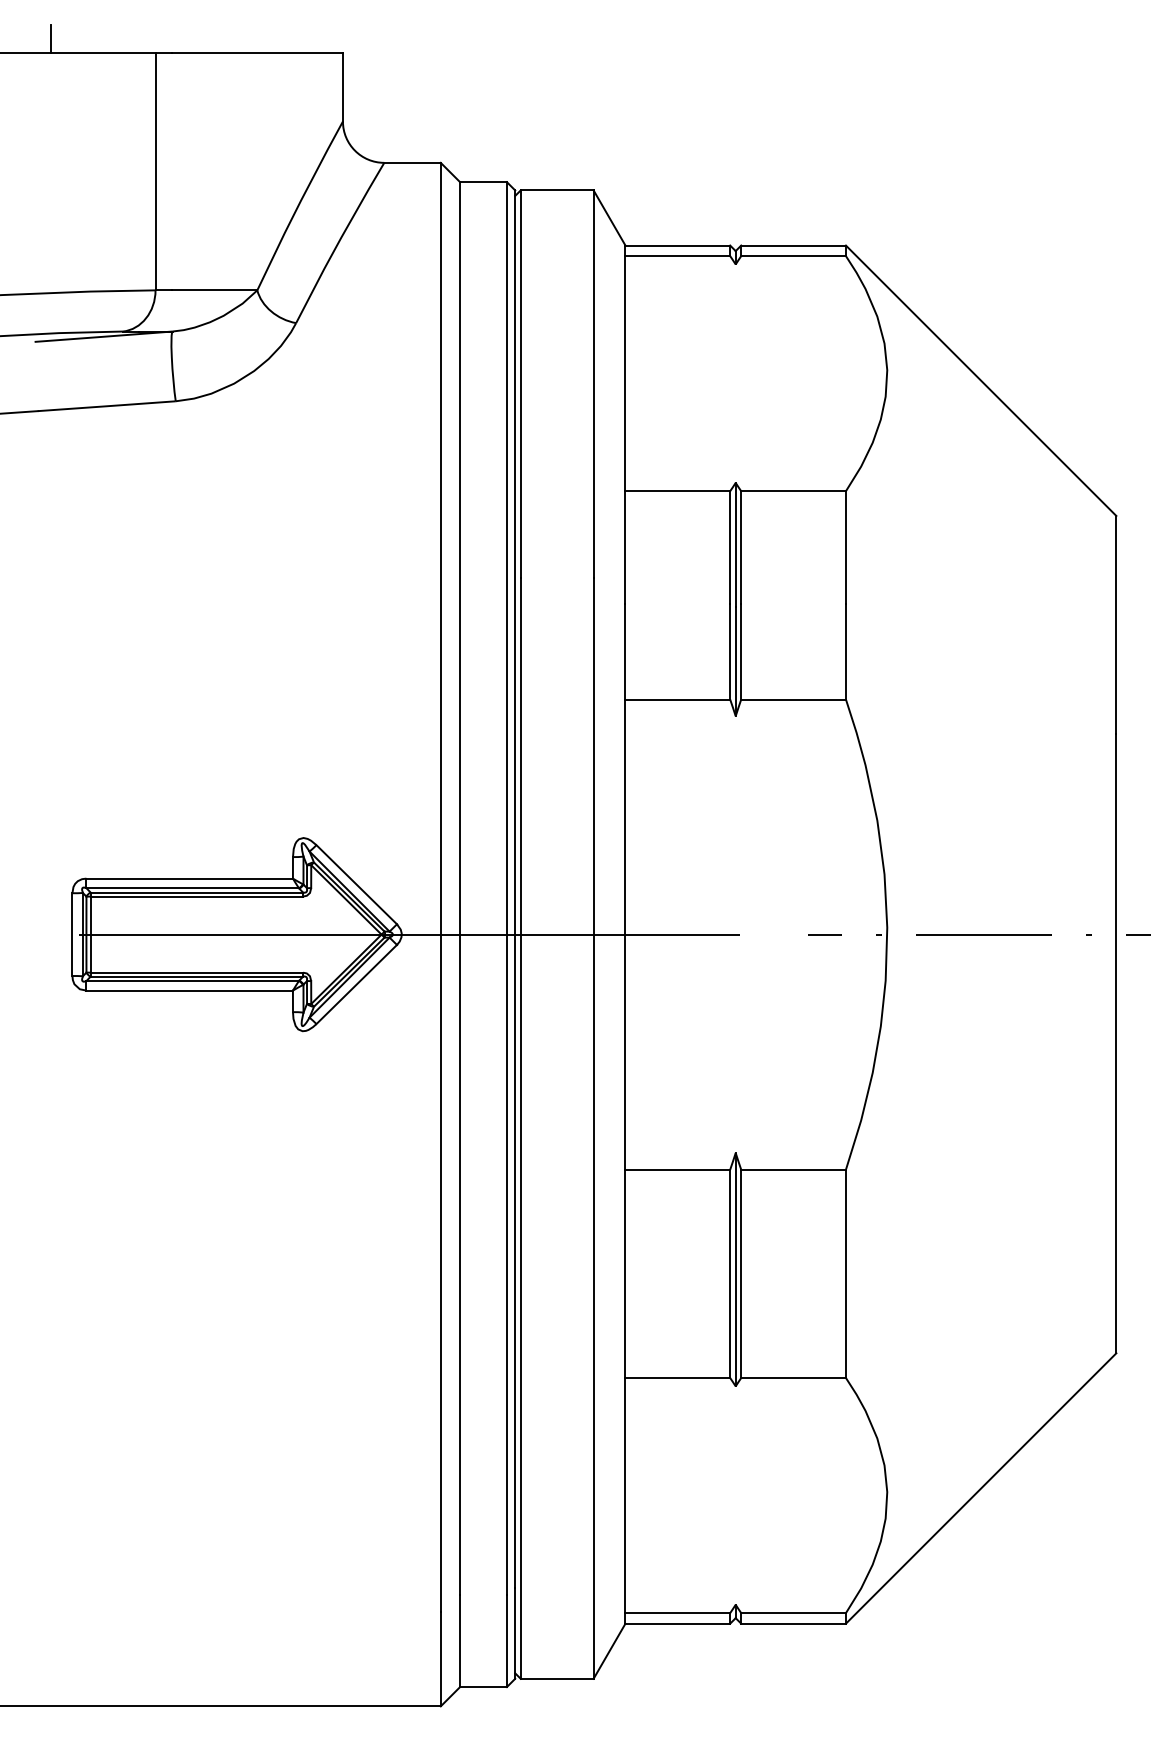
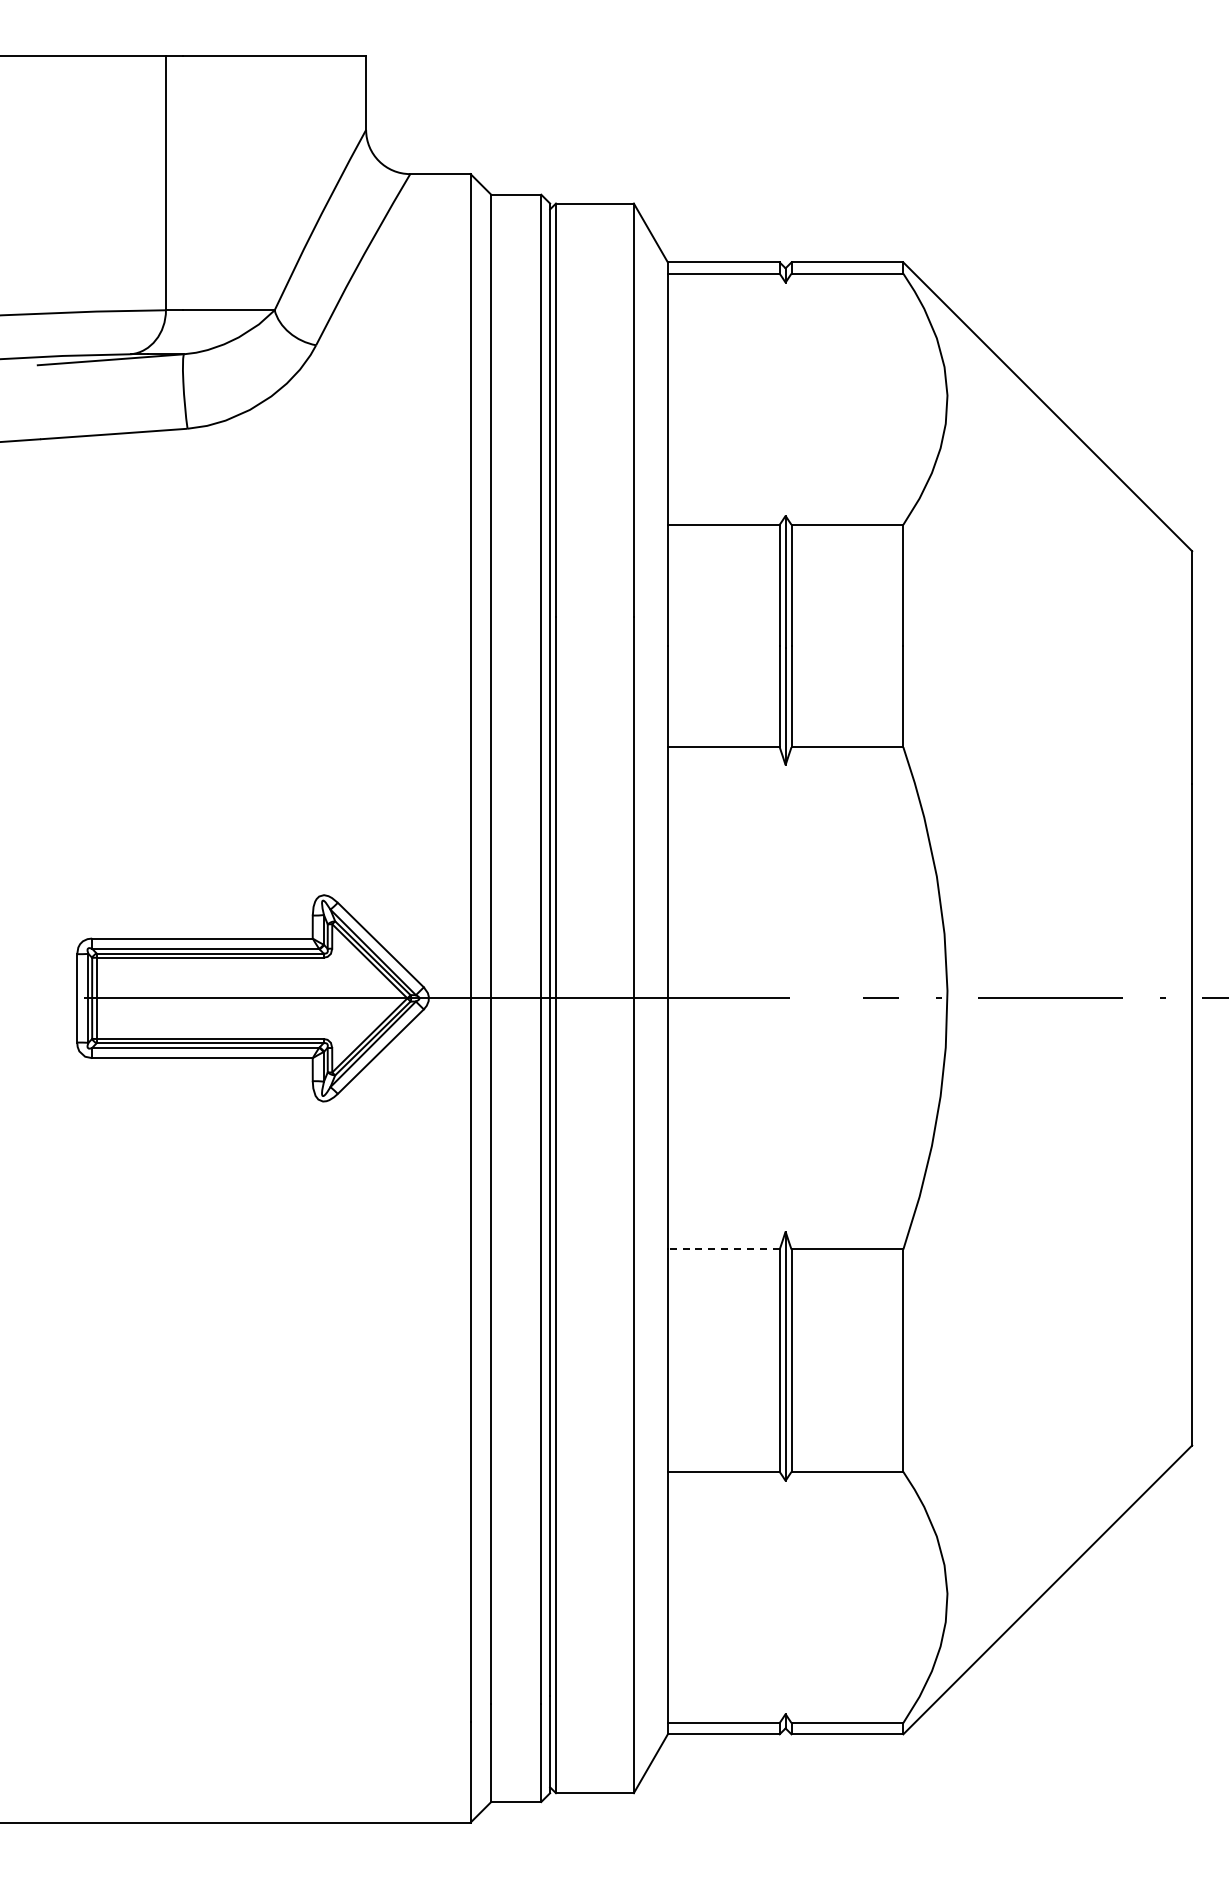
line: (51, 38) -> (54, 41), removed
line: (677, 1169) -> (723, 1249), solid -> dashed

